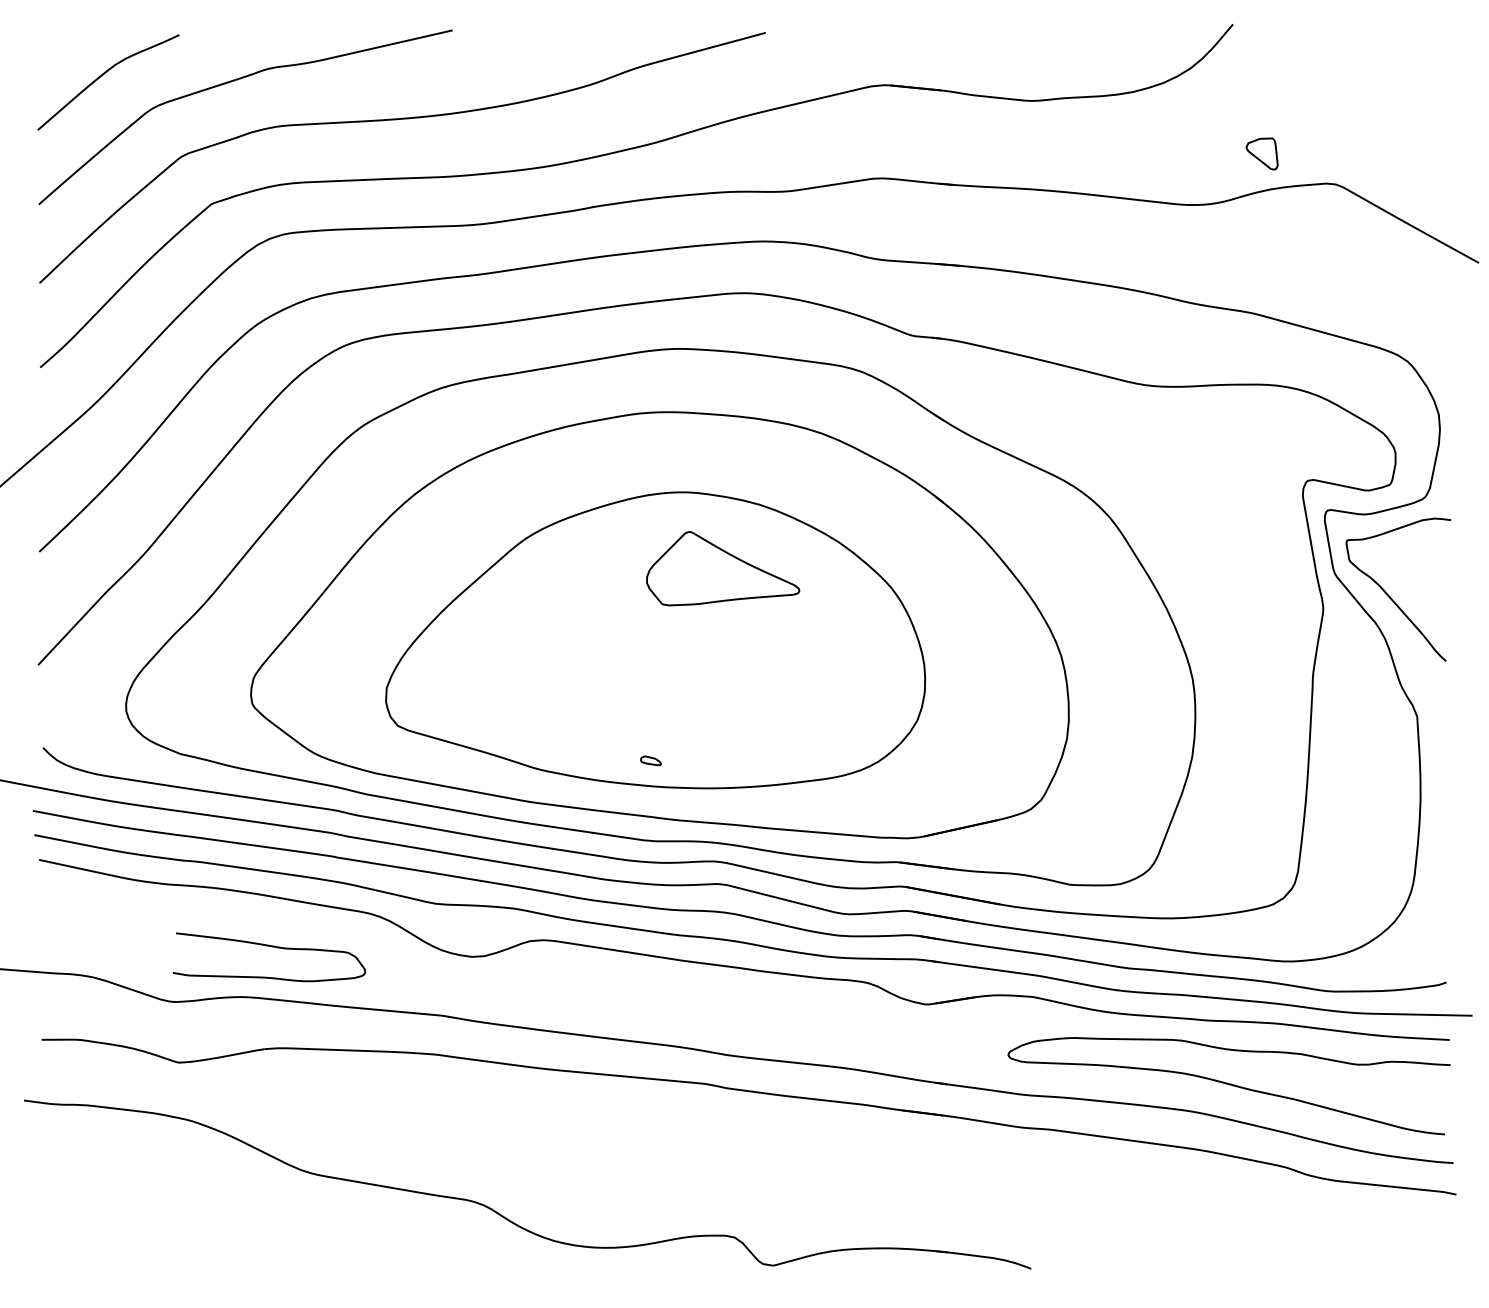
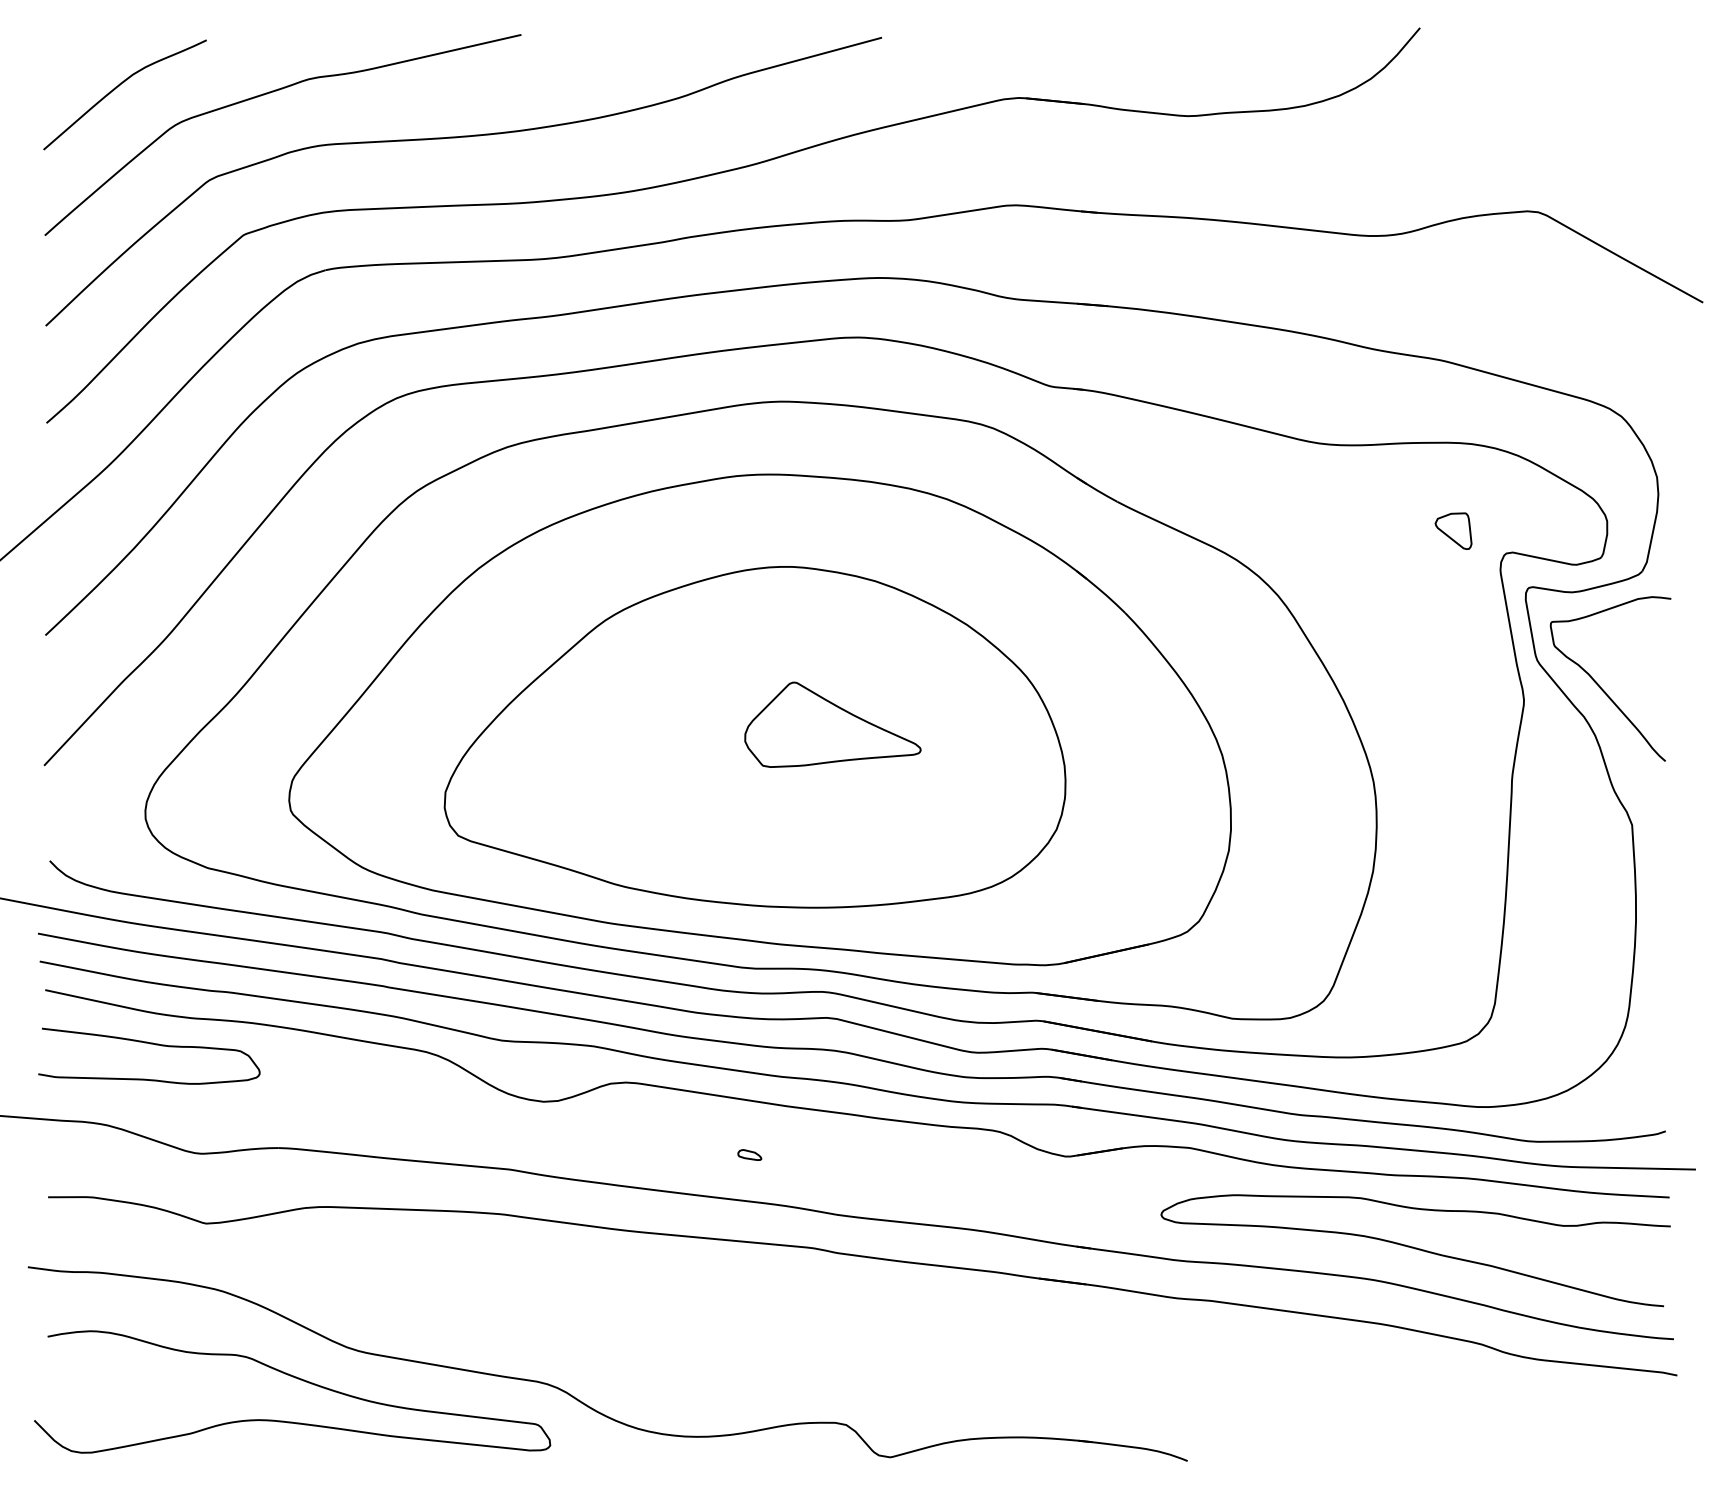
part: (1262, 153) -> (1453, 530), moved
part: (722, 568) -> (832, 724), moved
part: (650, 760) -> (749, 1154), moved
curve: (270, 947) -> (150, 1044), moved
curve: (256, 1197) -> (295, 1378), added

